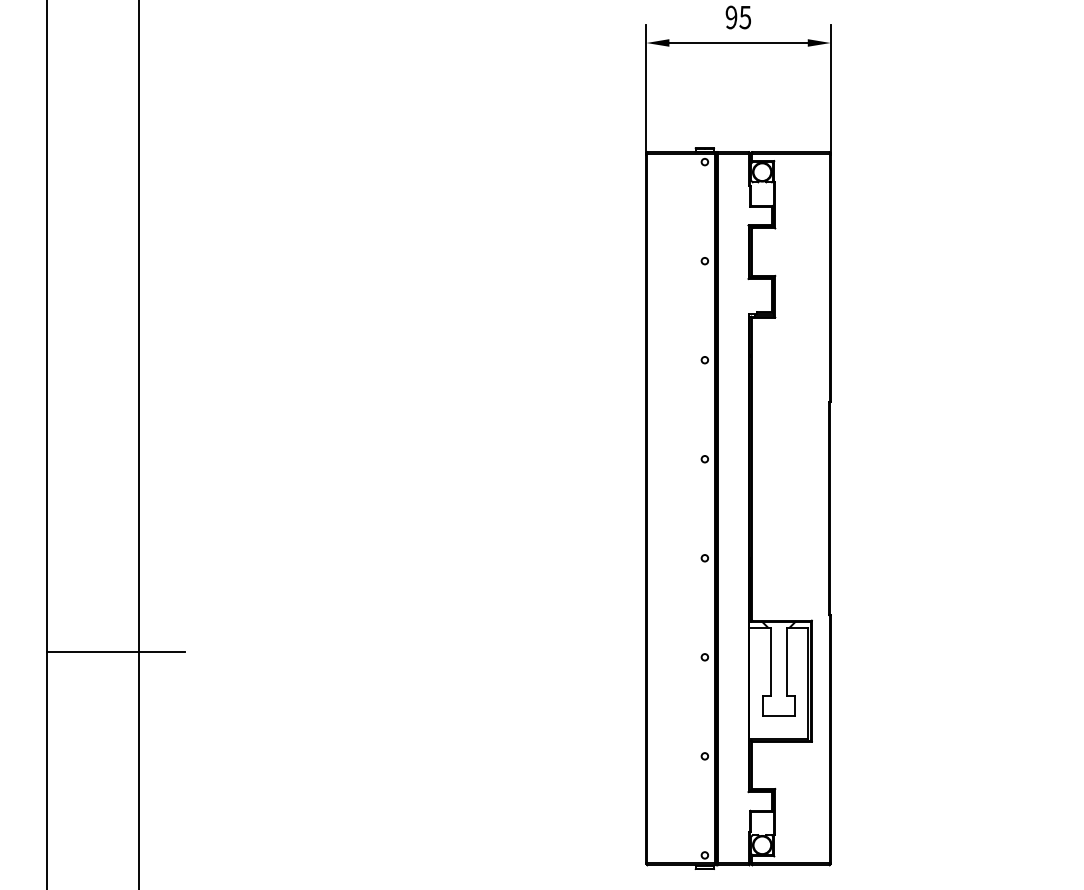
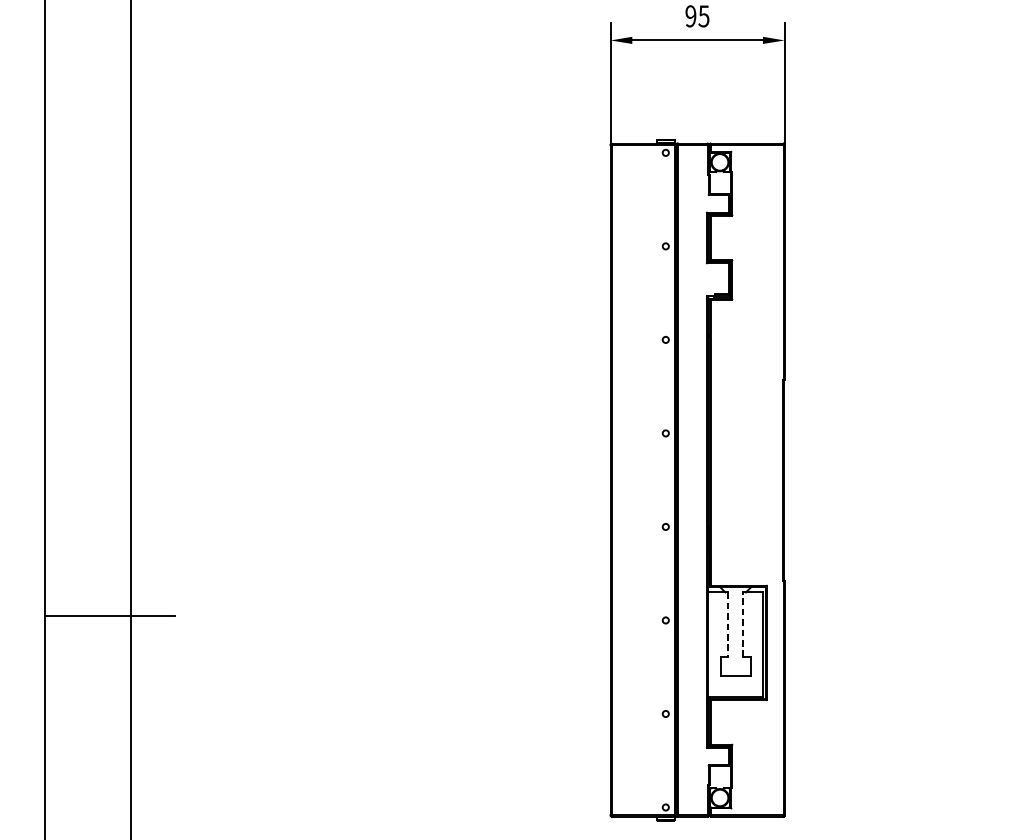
line: (786, 661) -> (742, 624), solid -> dashed
line: (770, 662) -> (727, 625), solid -> dashed

